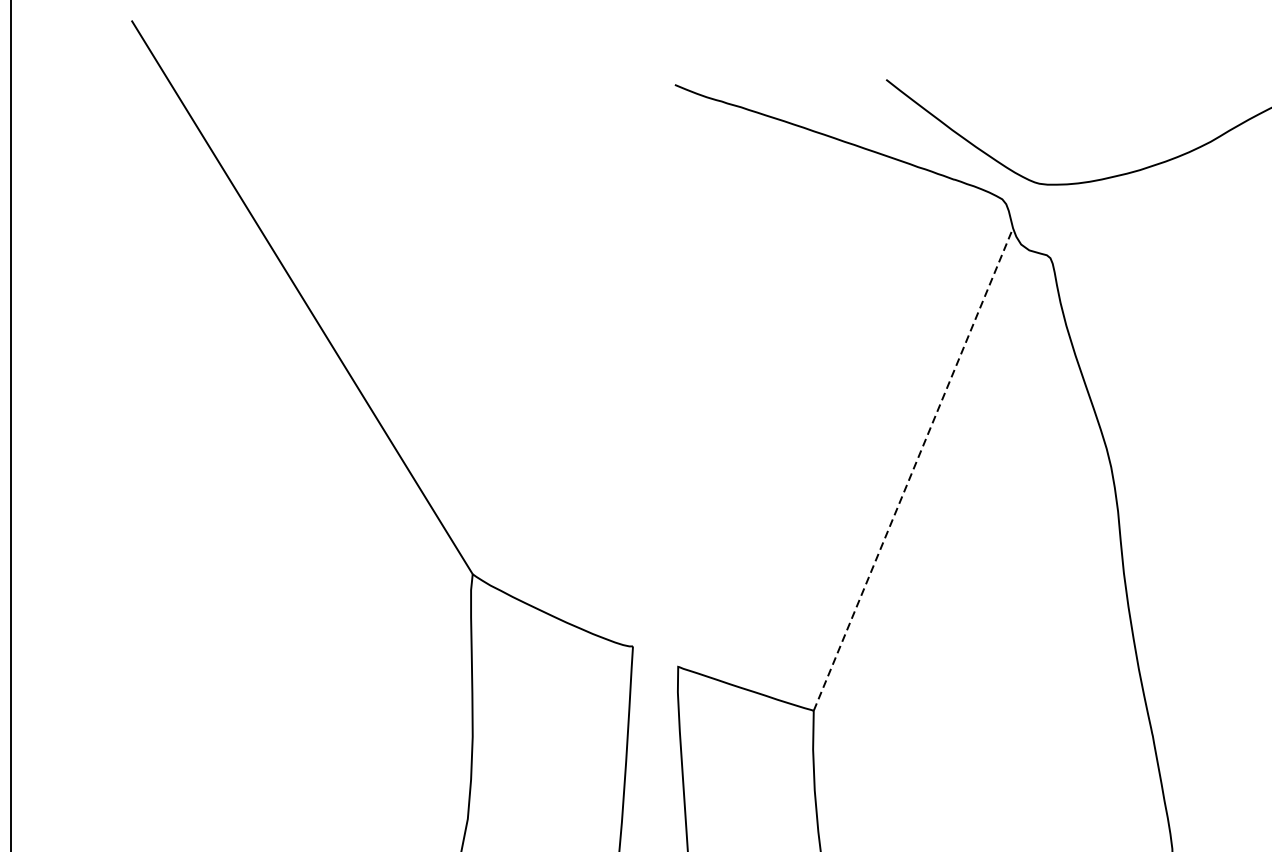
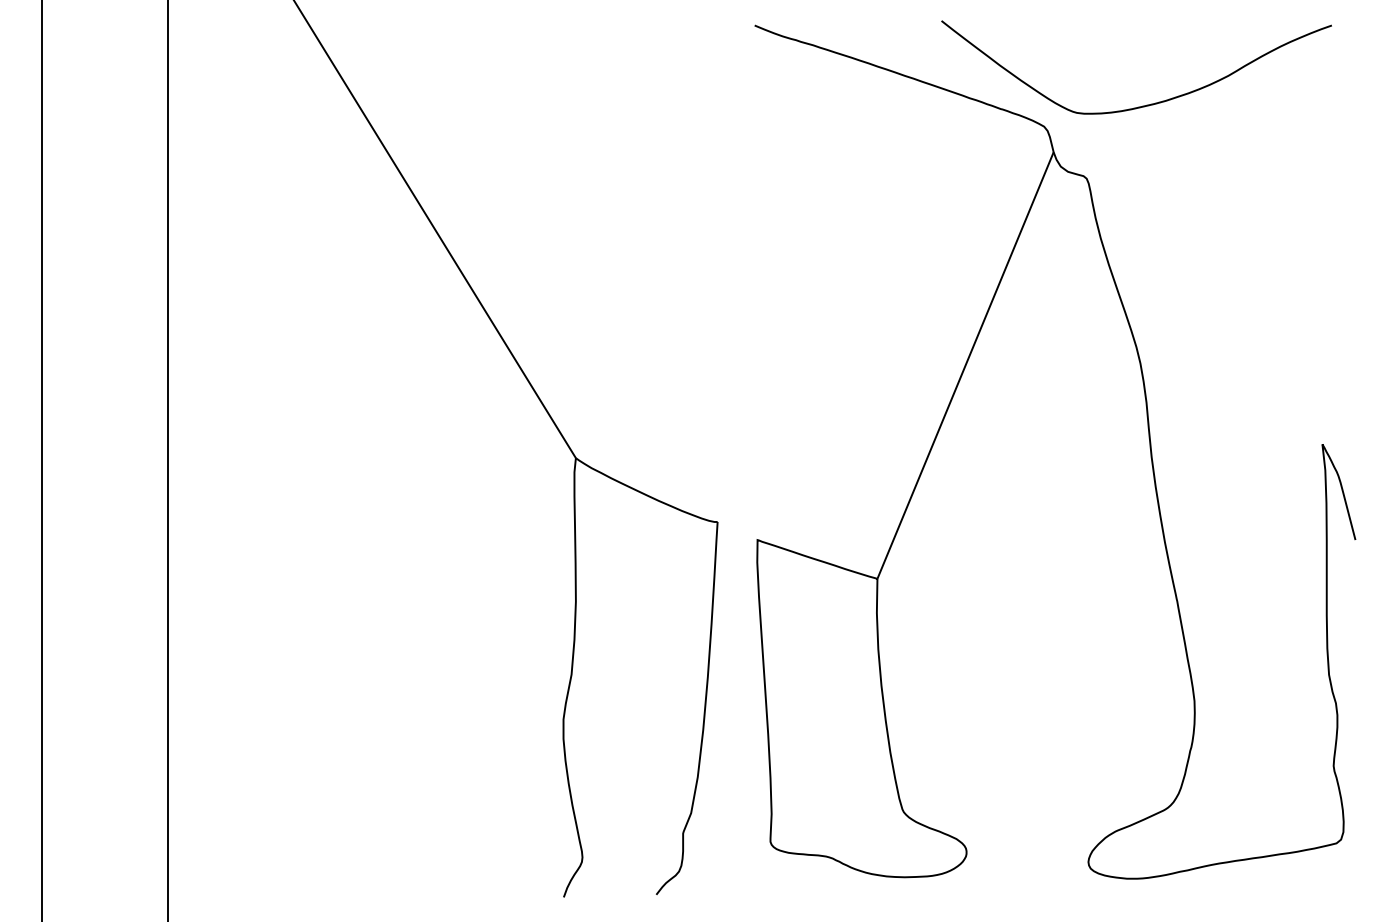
line: (913, 469) -> (965, 365), dashed -> solid

